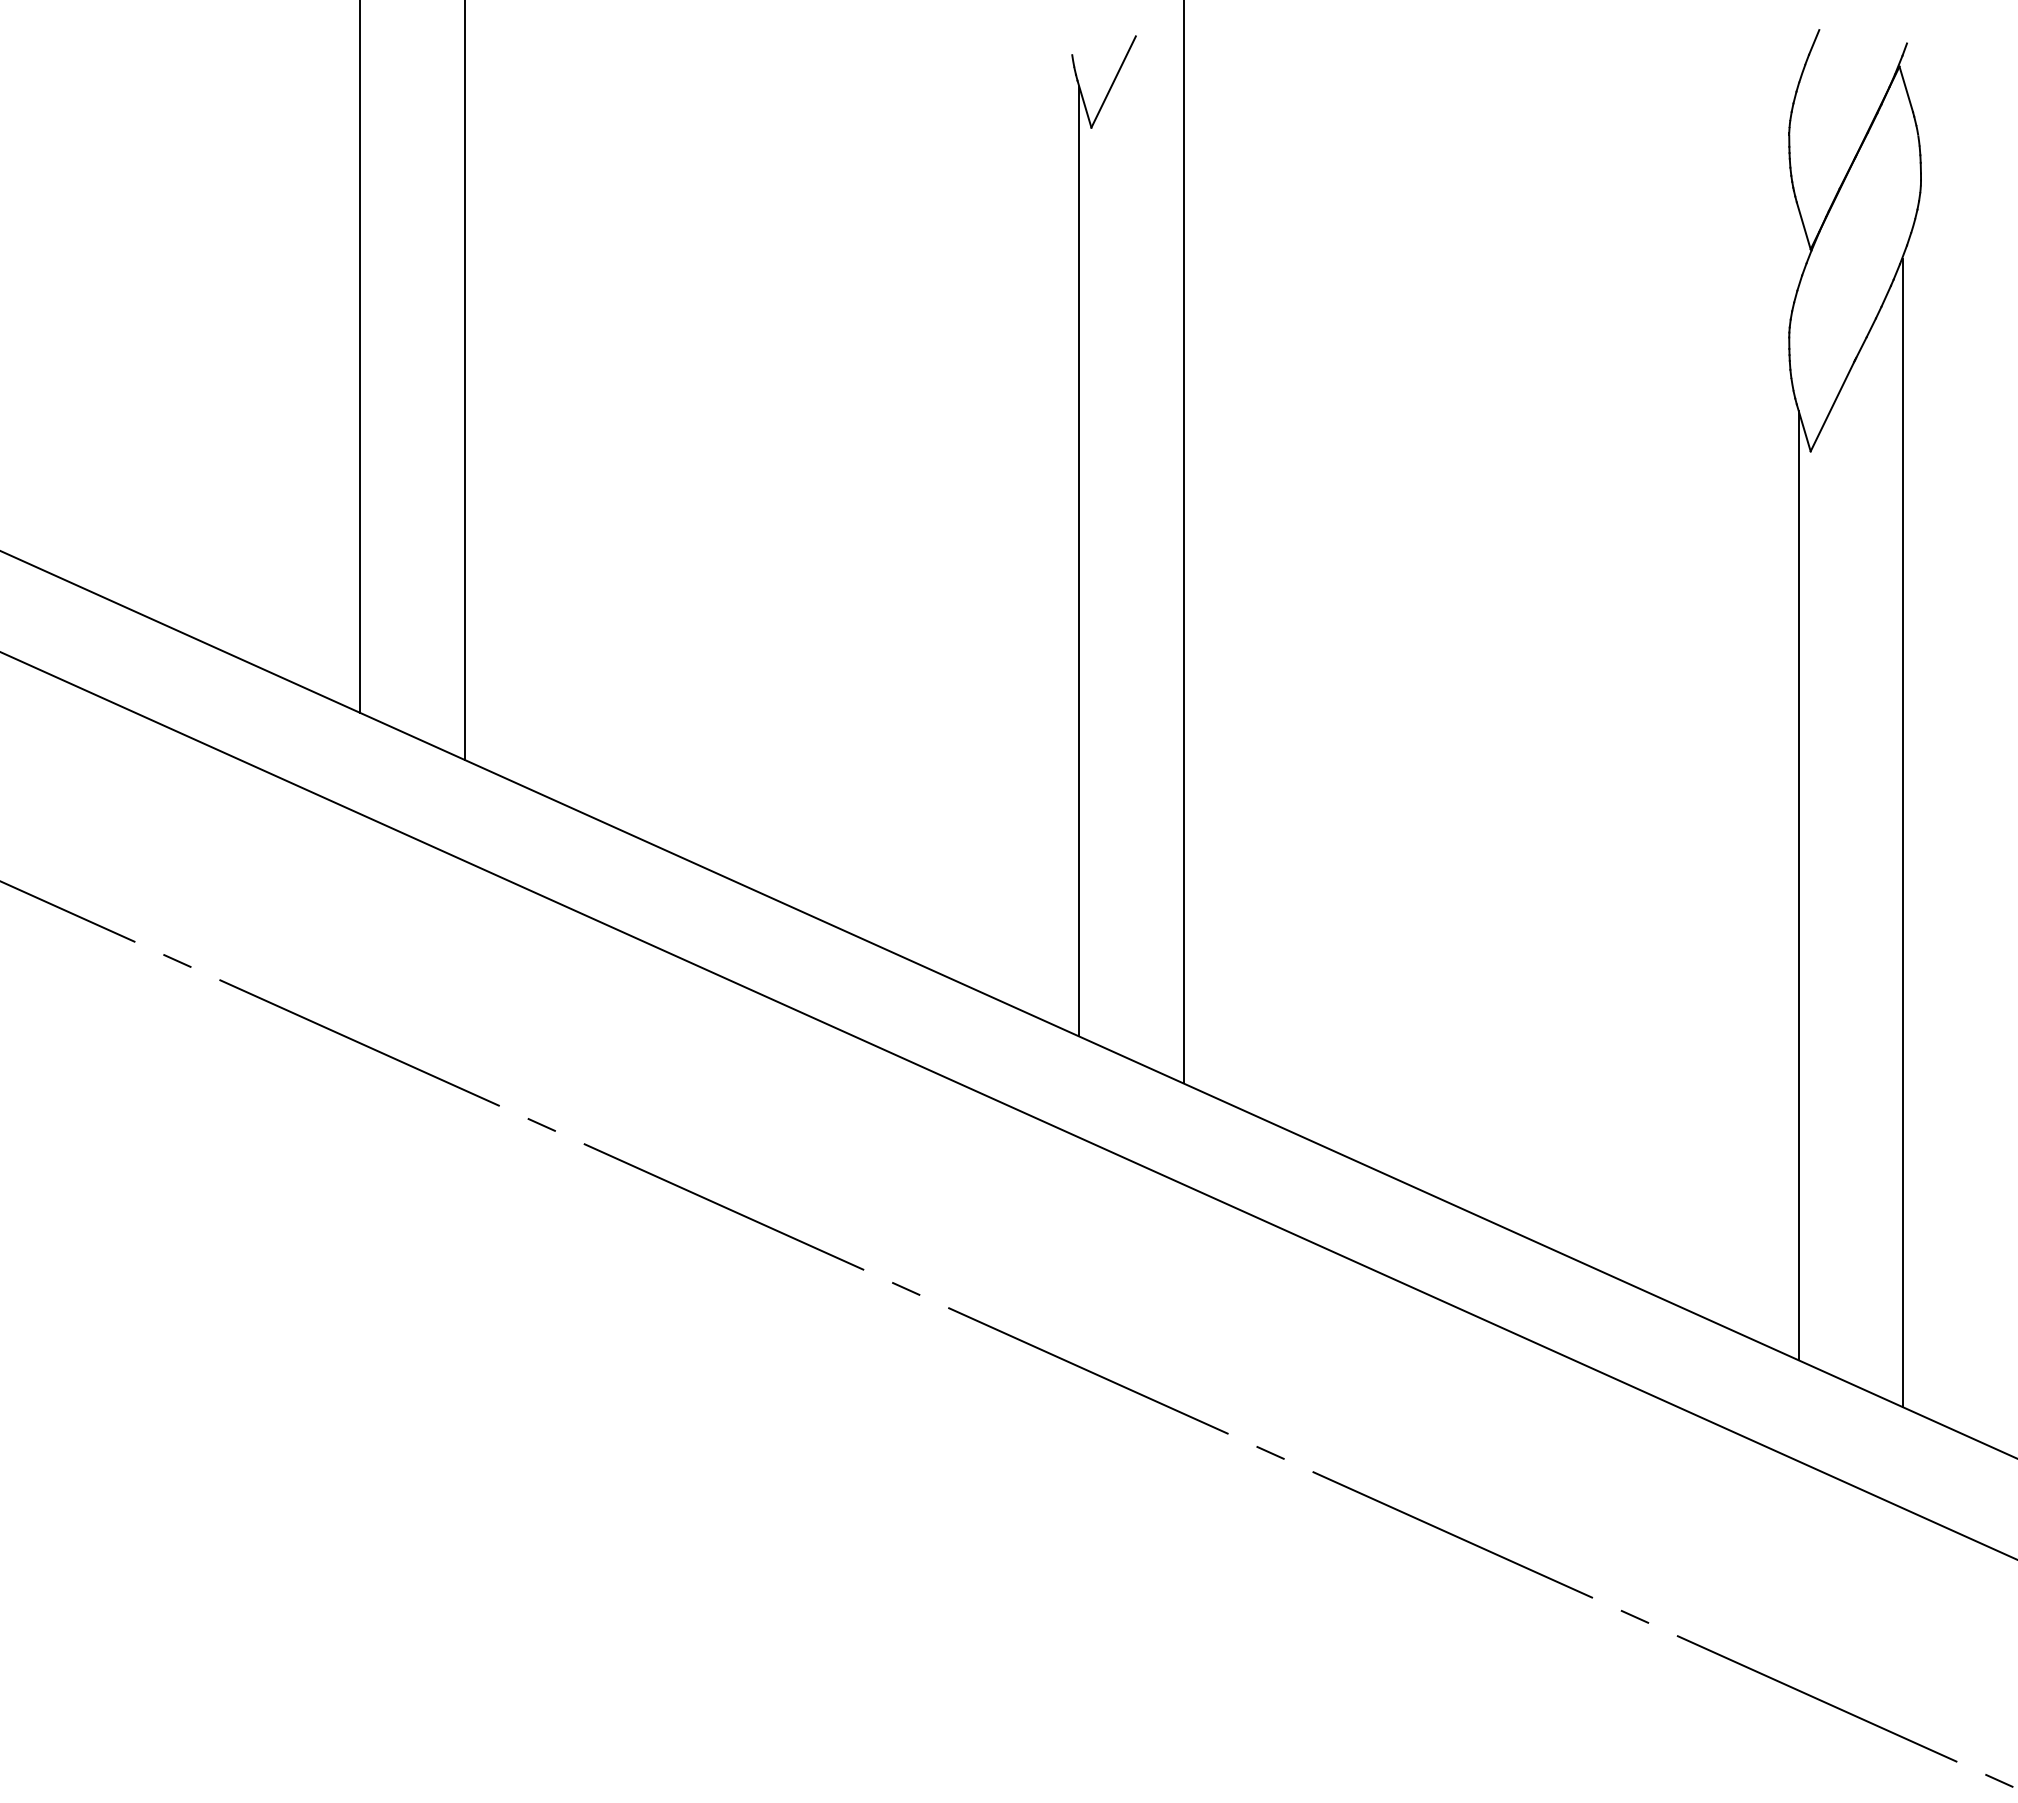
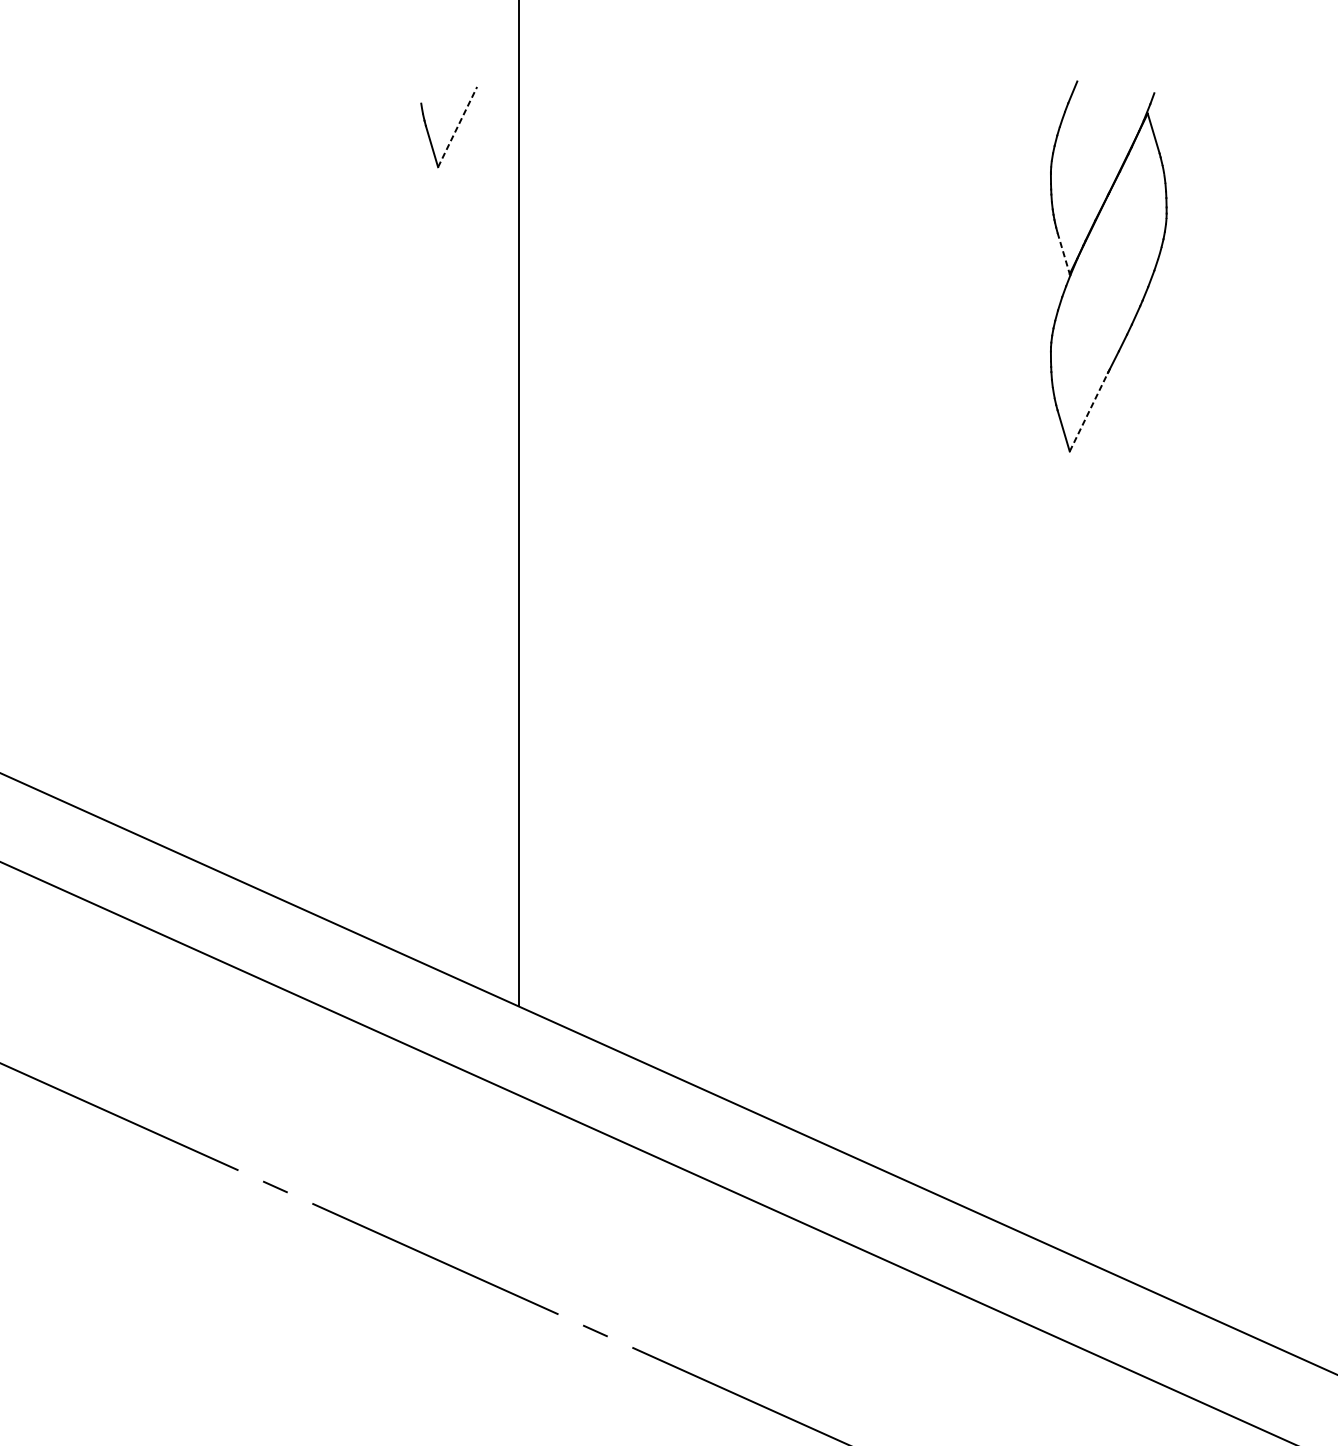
line: (1113, 82) -> (457, 127), solid -> dashed
line: (1803, 225) -> (1063, 253), solid -> dashed
line: (1832, 405) -> (1088, 411), solid -> dashed
line: (1079, 561) -> (427, 548), removed
line: (1903, 832) -> (1151, 786), removed
line: (1798, 885) -> (1059, 832), removed

